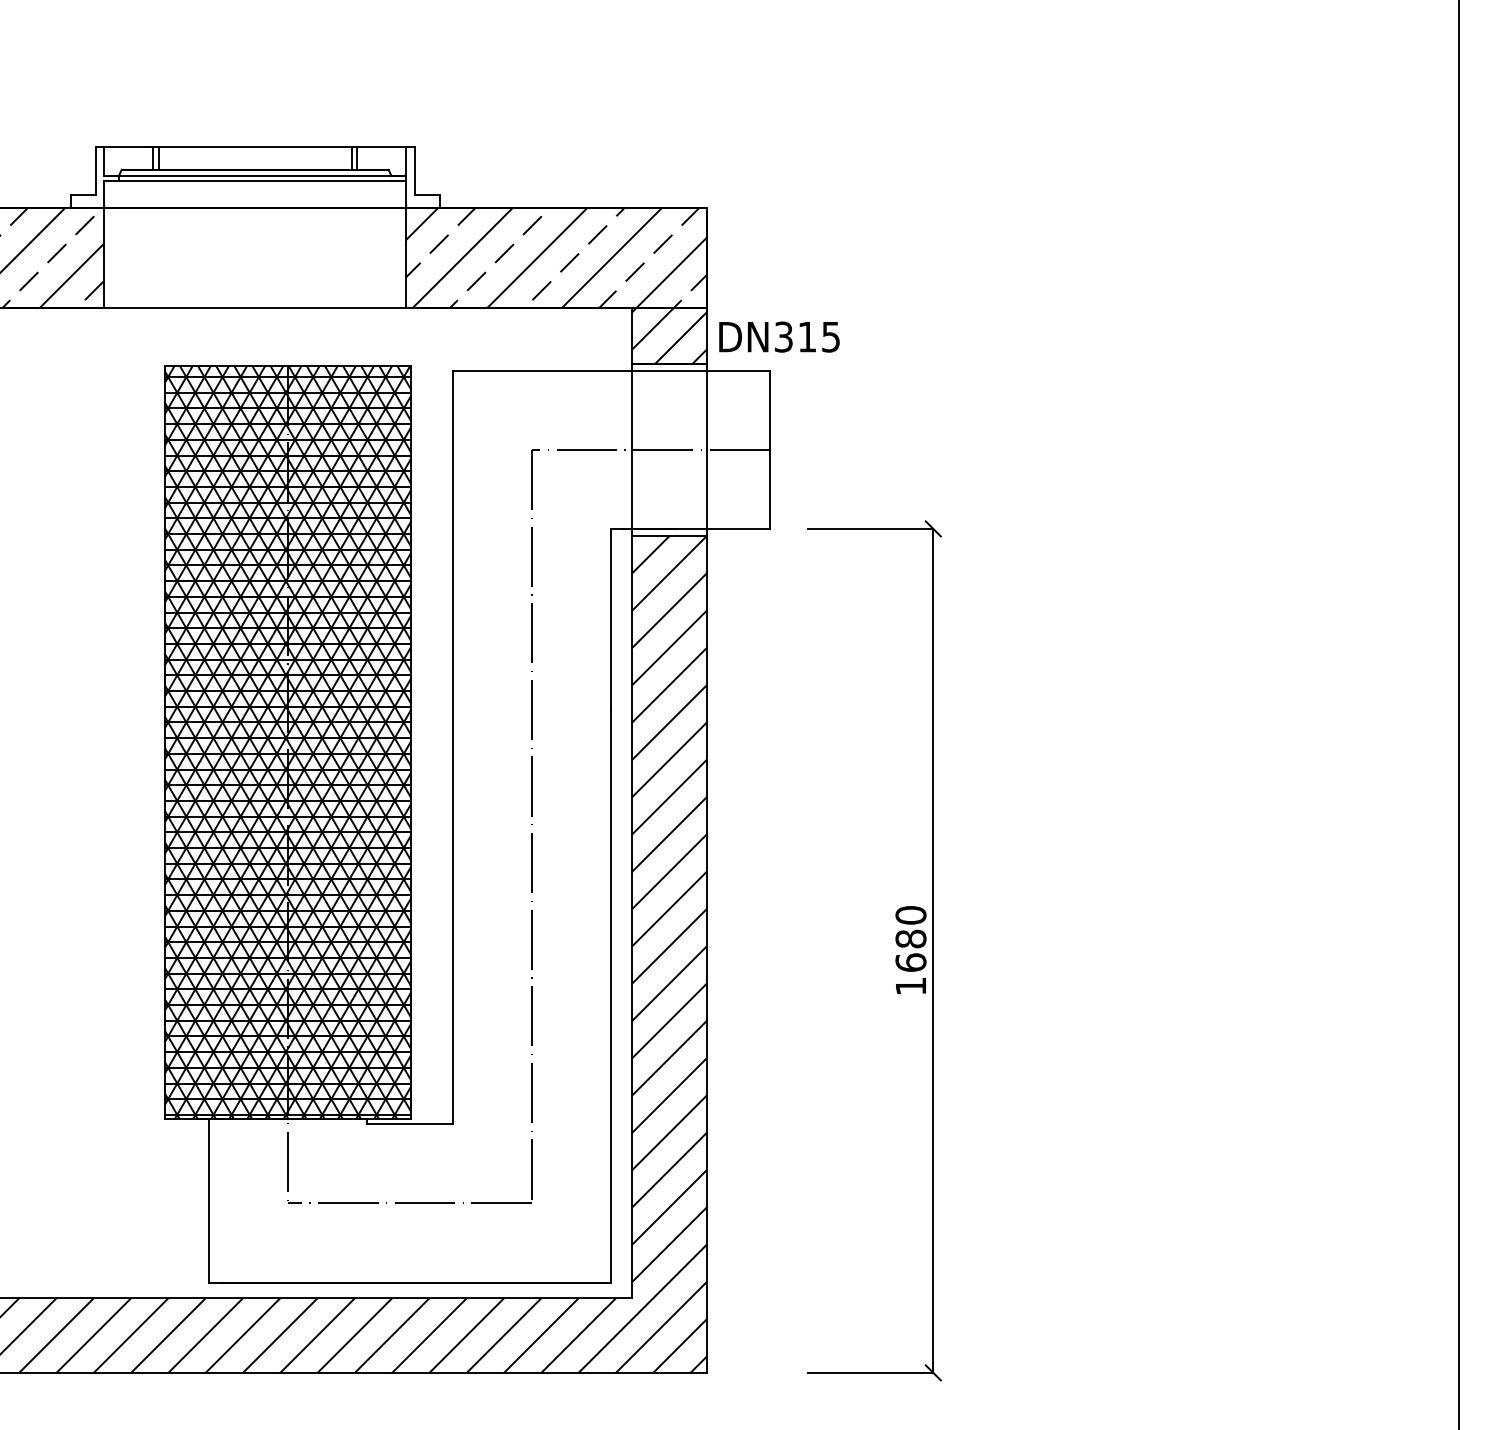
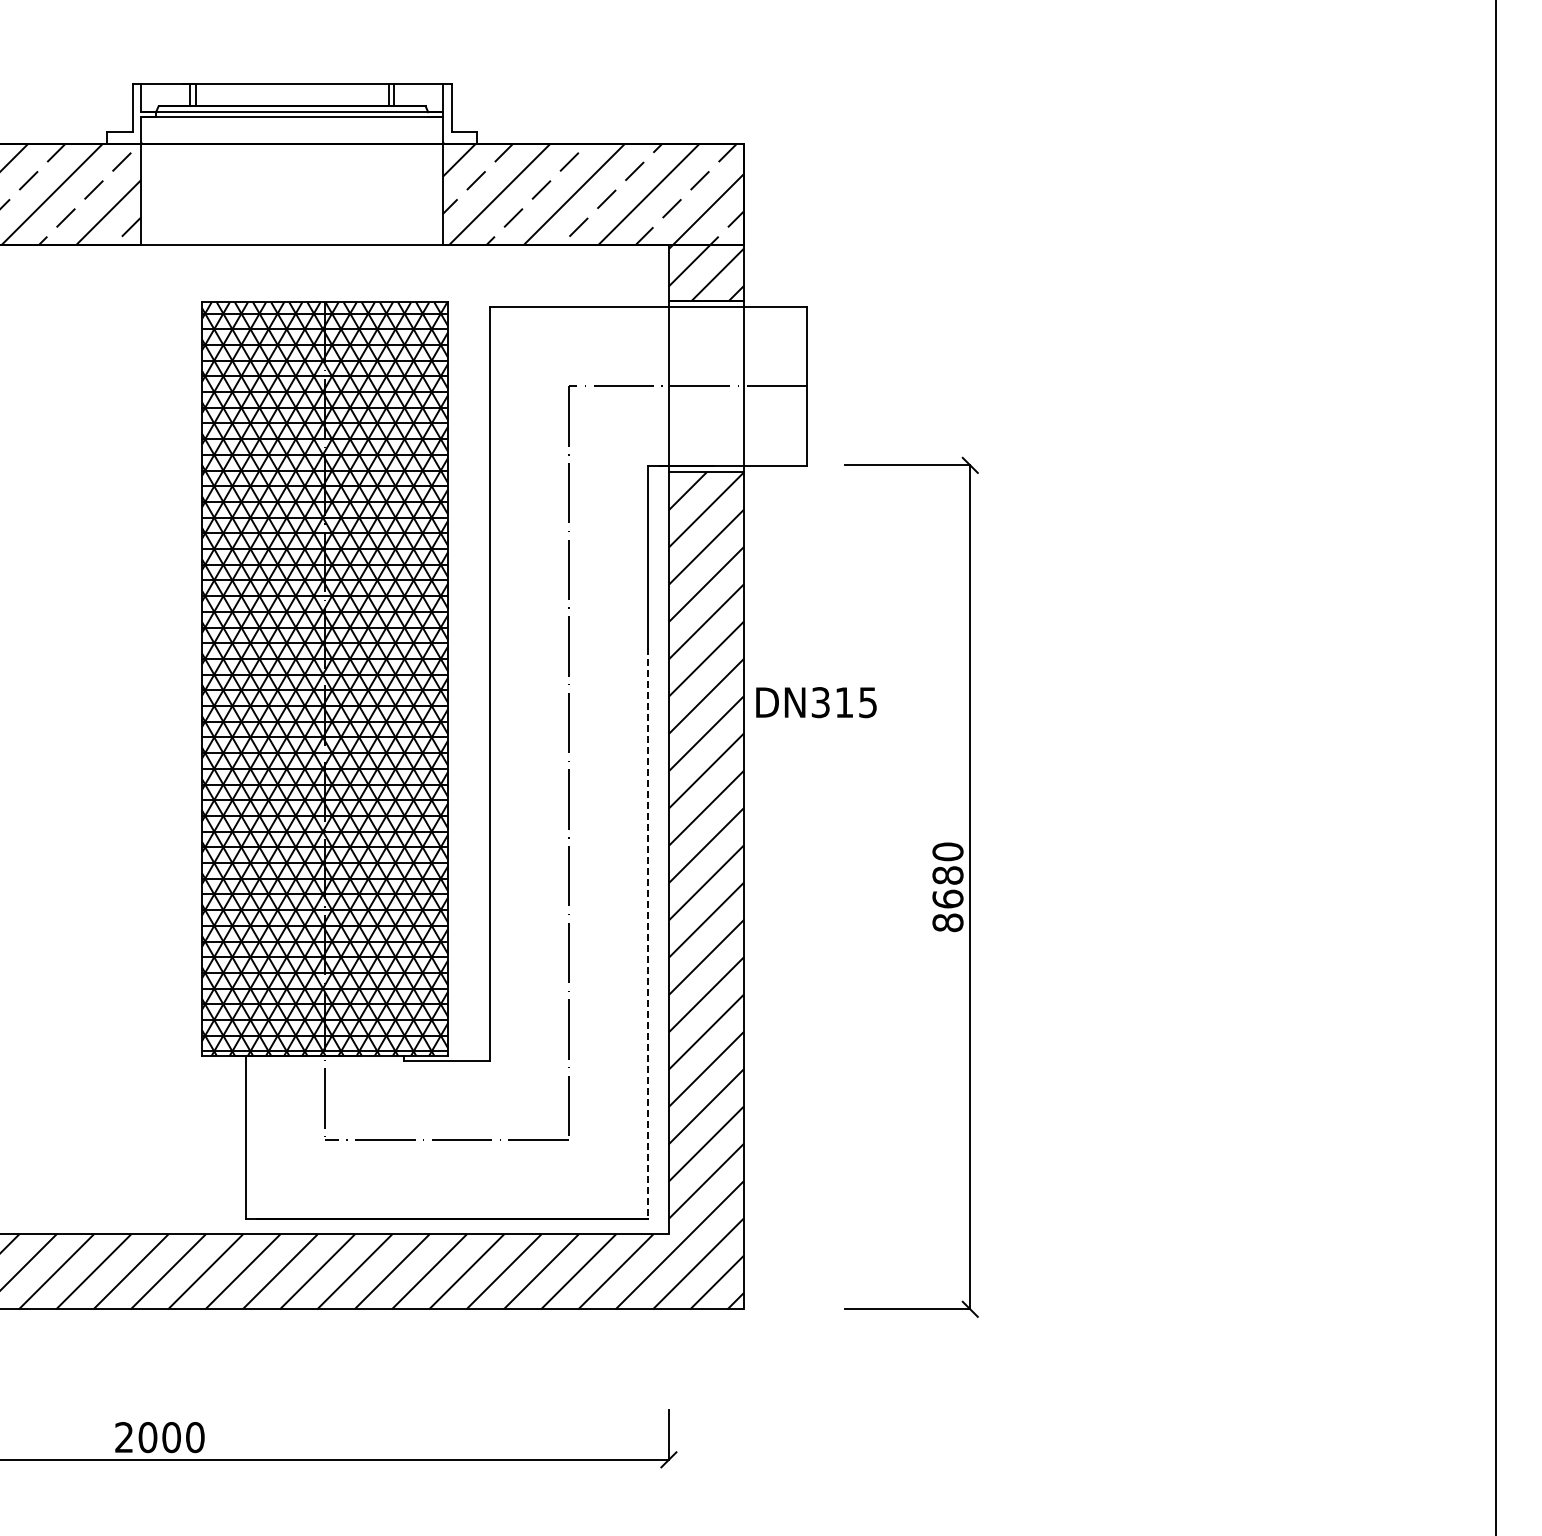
text: (779, 337) -> (816, 702), moved
text: (910, 986) -> (947, 922), 1680 -> 8680
line: (610, 997) -> (647, 933), solid -> dashed

